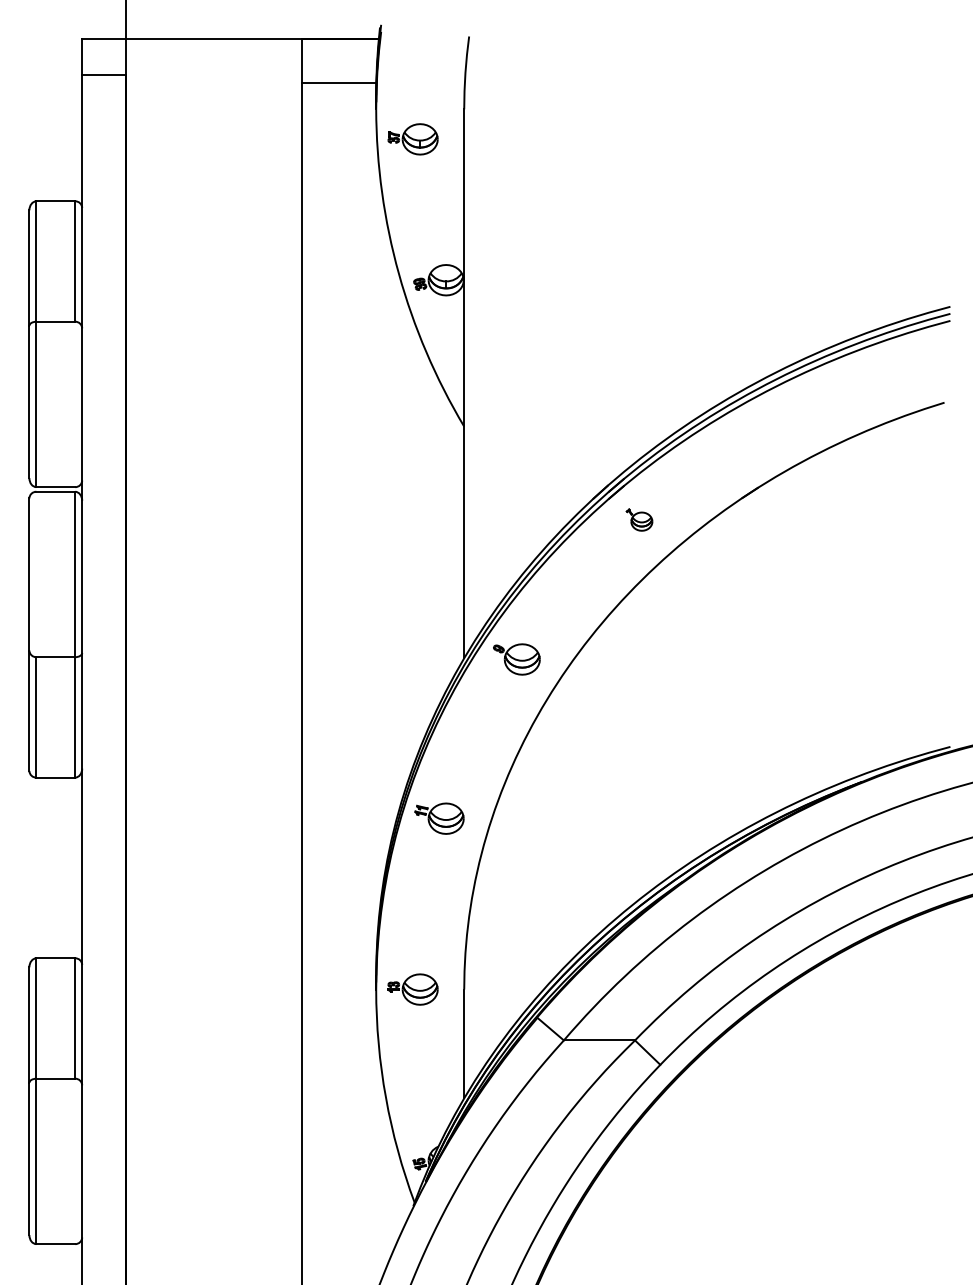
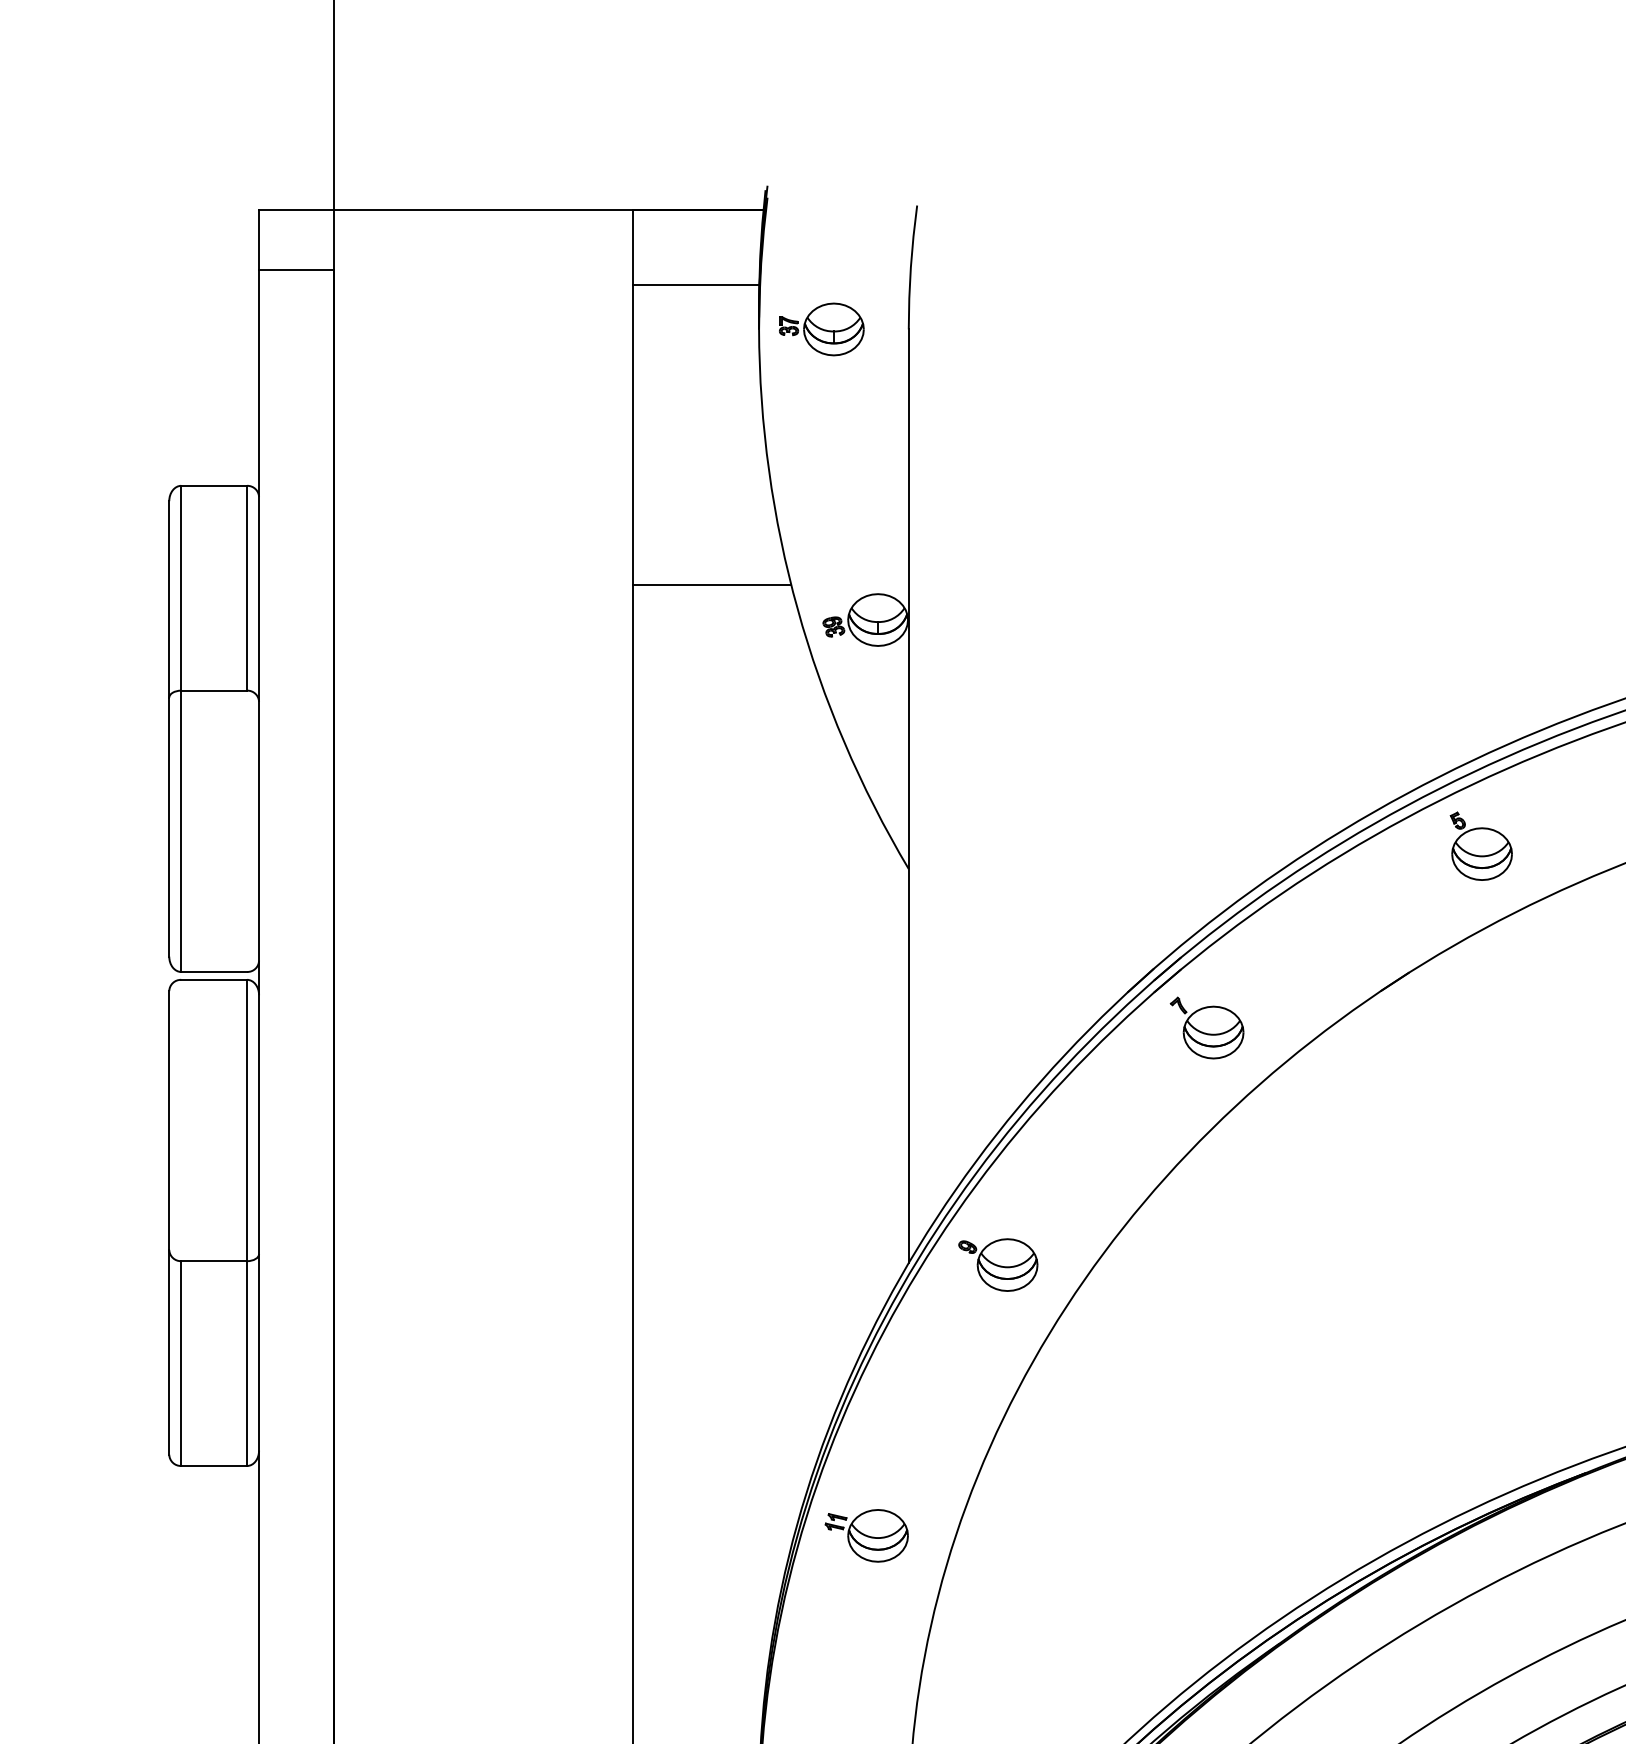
part: (412, 139) -> (820, 329), moved
line: (348, 259) -> (711, 584), added
part: (800, 412) -> (1480, 845), added
part: (639, 519) -> (1206, 1026), size x1.67

